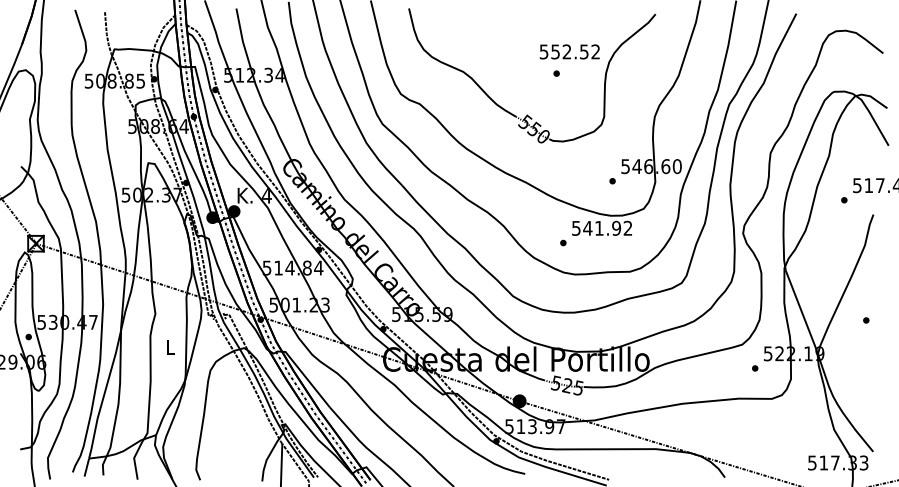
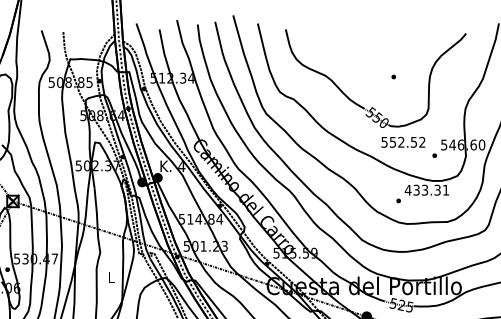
text: (569, 51) -> (403, 142), moved
text: (601, 227) -> (426, 189), 541.92 -> 433.31

